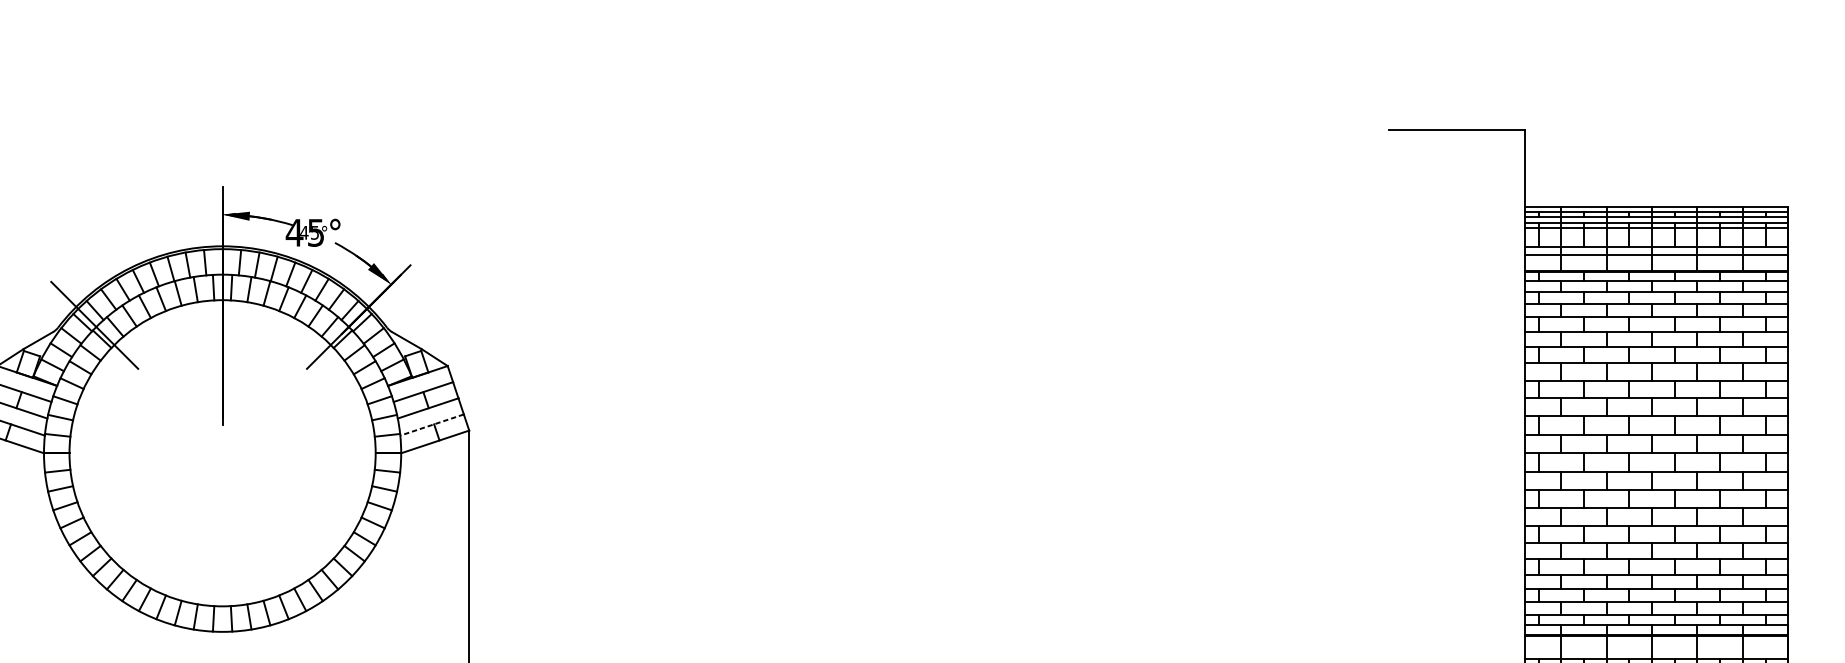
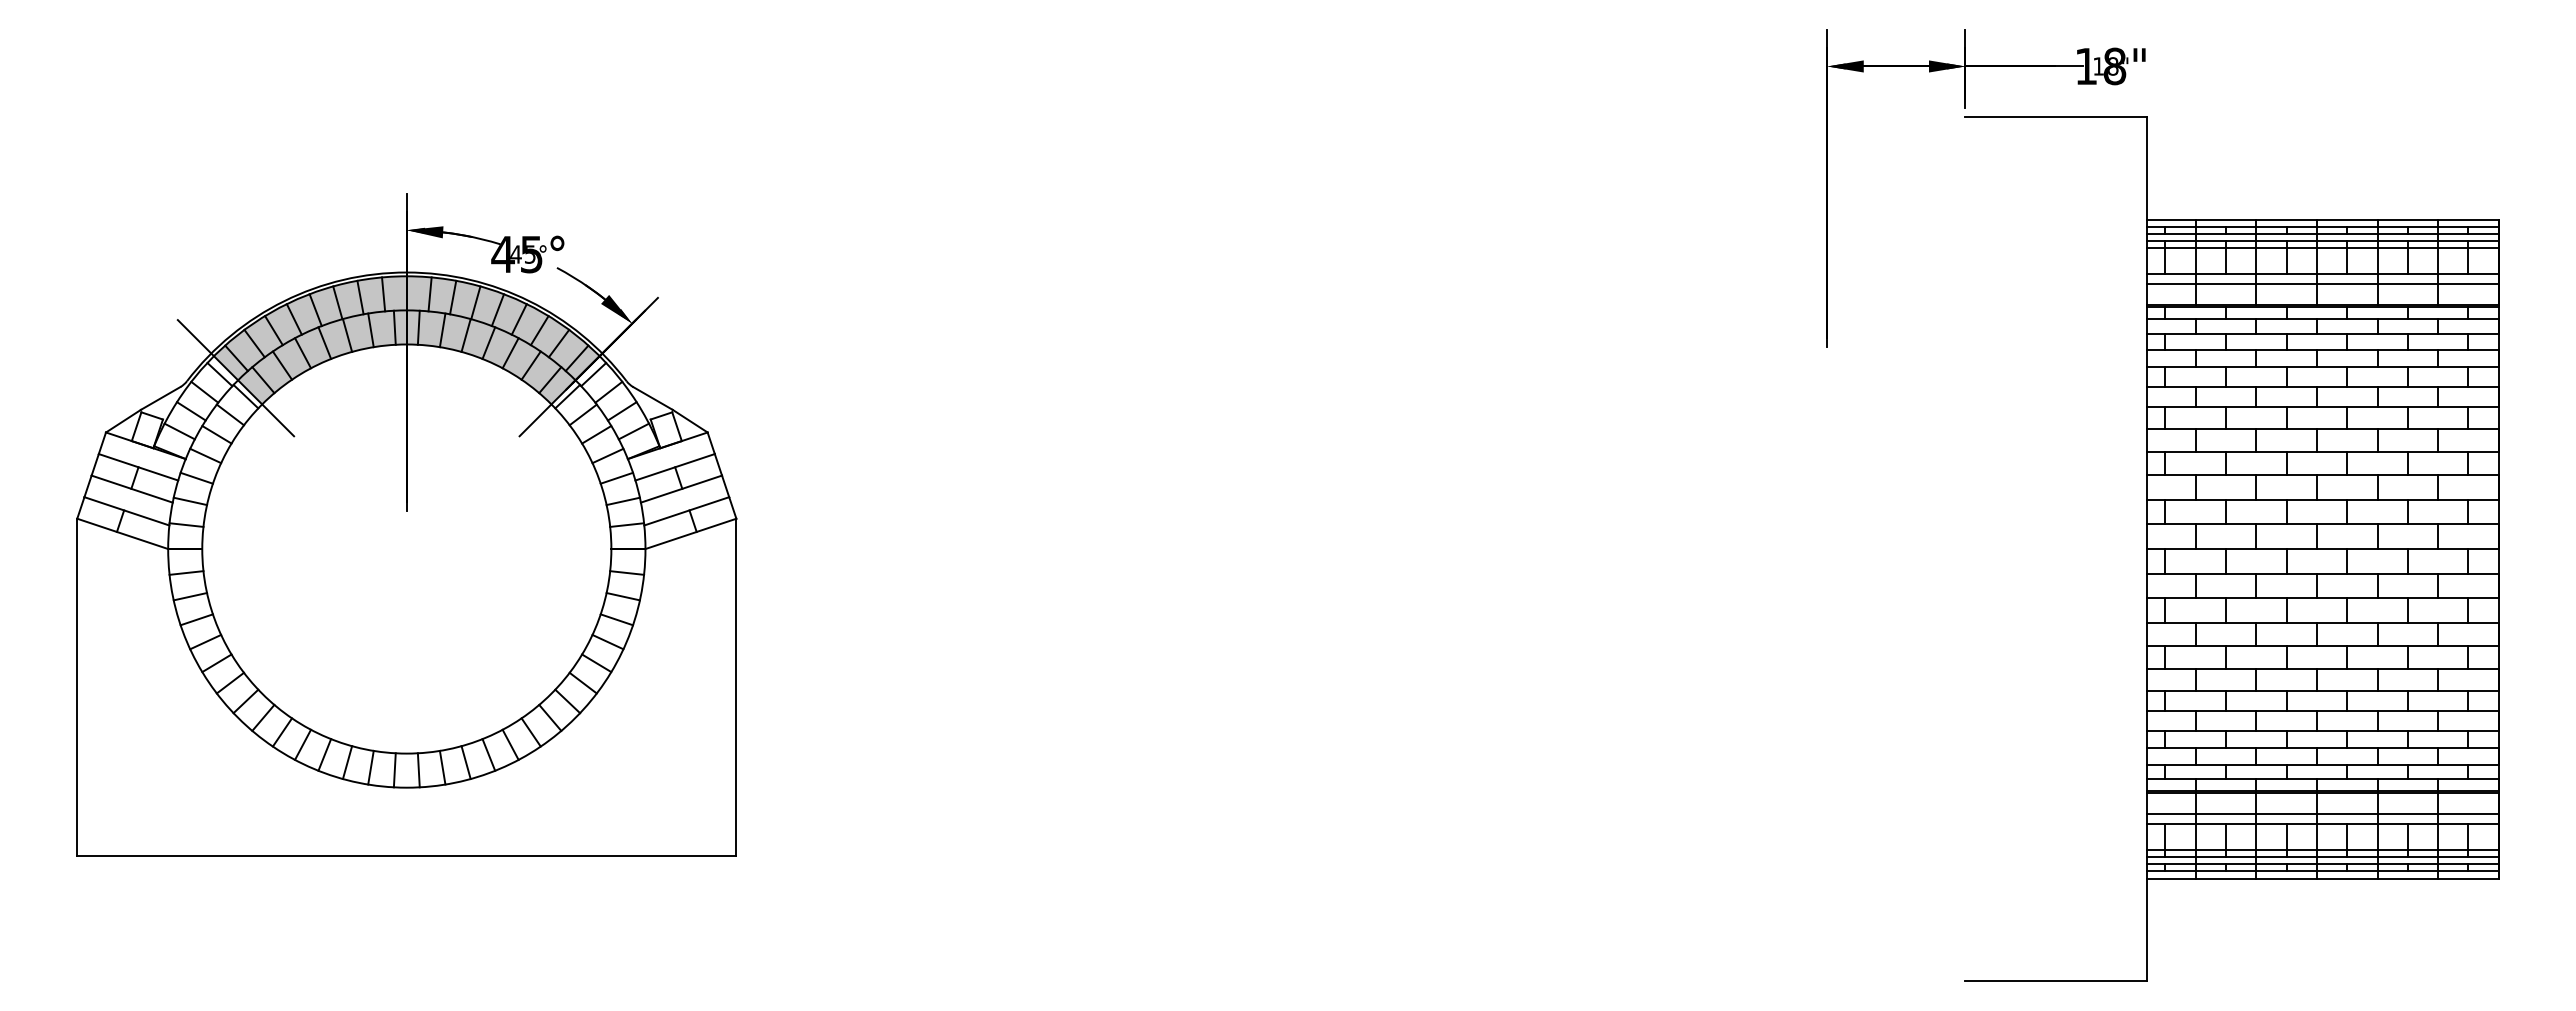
part: (1389, 123) -> (1965, 108), added
fill: (222, 297) -> (406, 340), added
line: (431, 425) -> (686, 511), dashed -> solid
line: (1656, 651) -> (2322, 814), added

